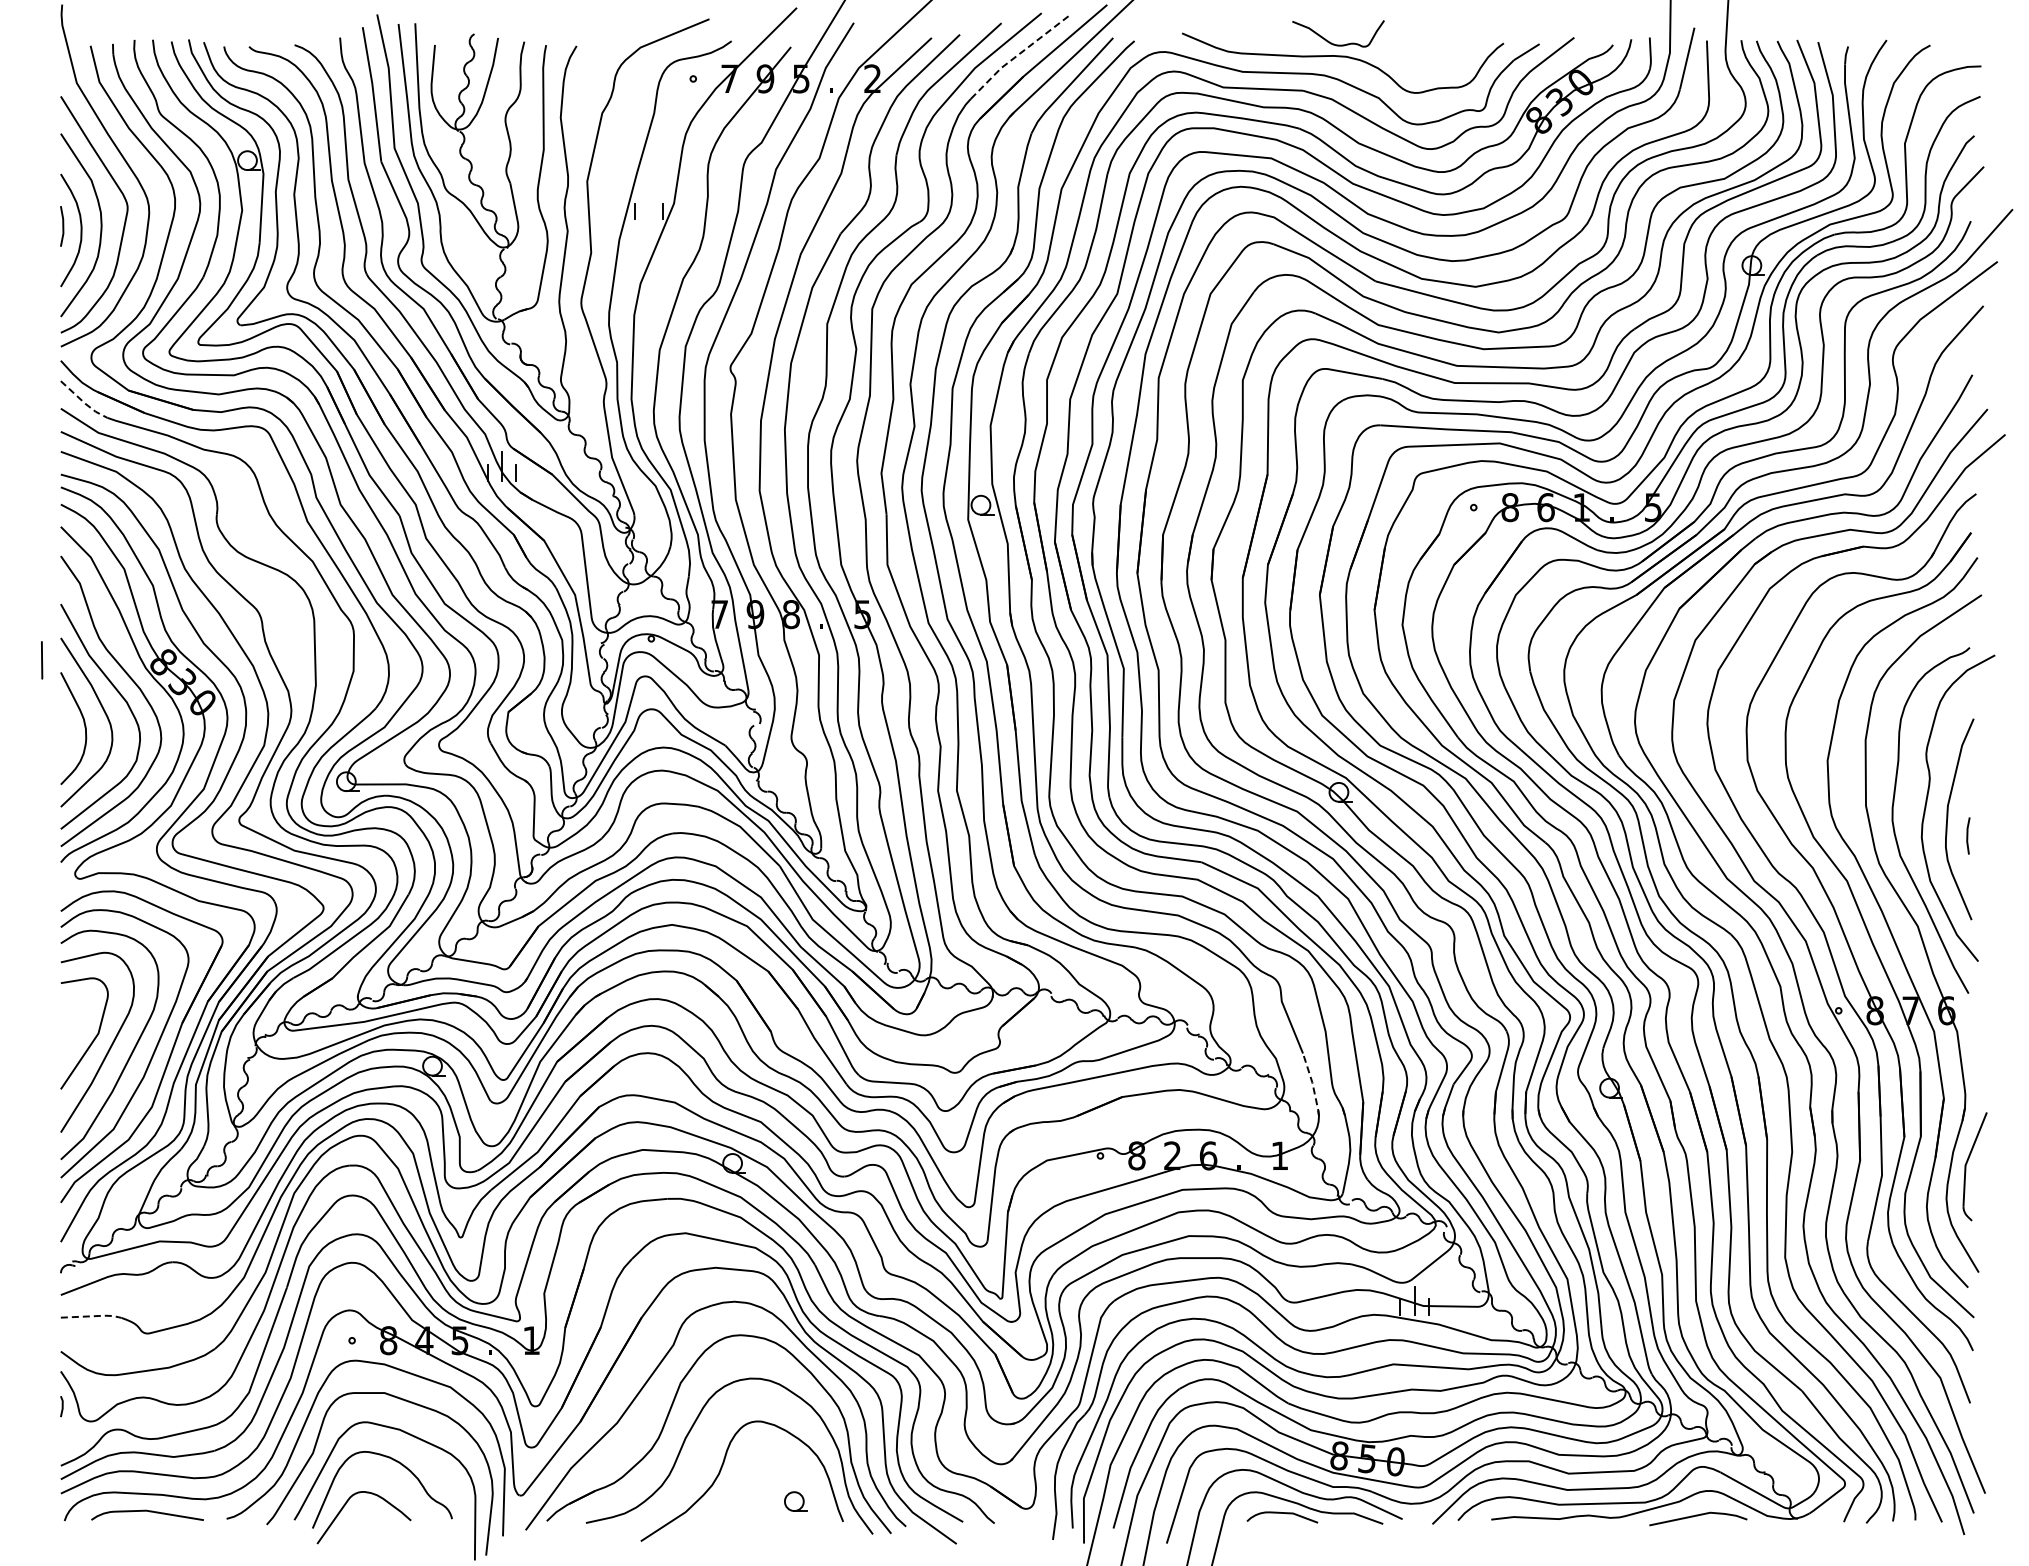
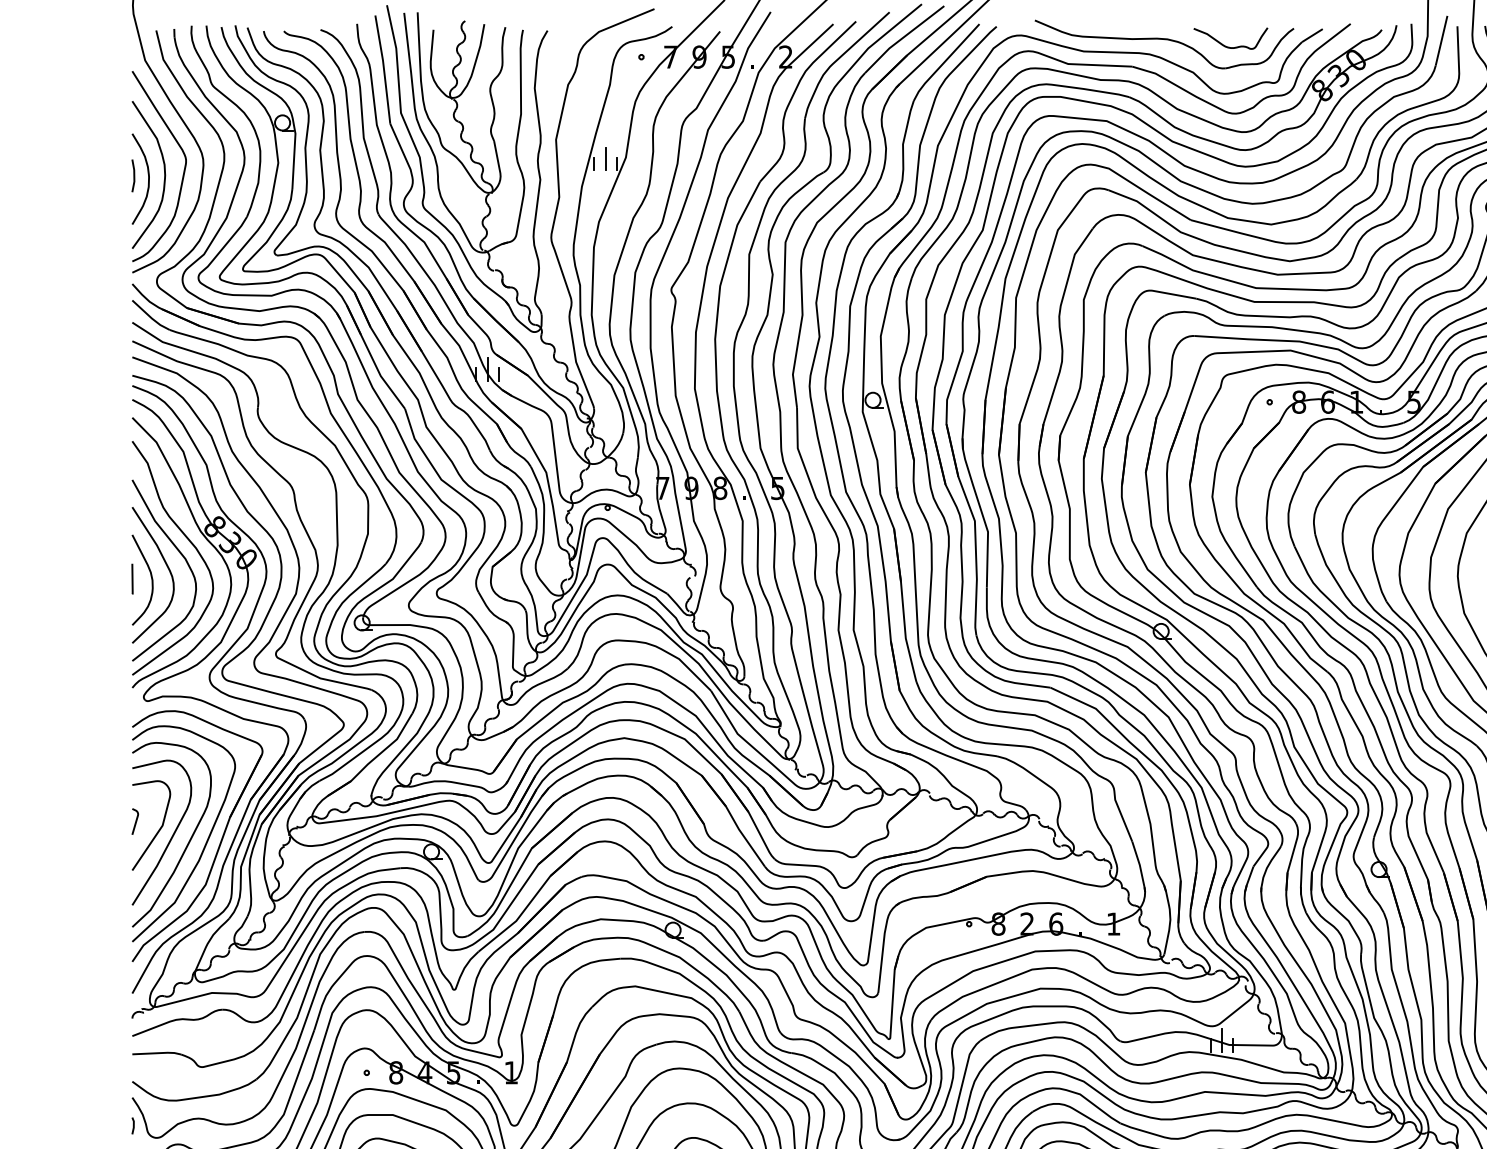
curve: (1334, 43) -> (1227, 46), moved
line: (1017, 55) -> (902, 38), dashed -> solid
line: (648, 205) -> (605, 159), added
line: (83, 402) -> (150, 317), dashed -> solid
line: (42, 660) -> (132, 579), moved
curve: (64, 1028) -> (135, 821), added
line: (1312, 1084) -> (1139, 866), dashed -> solid
line: (92, 1316) -> (157, 1053), dashed -> solid

